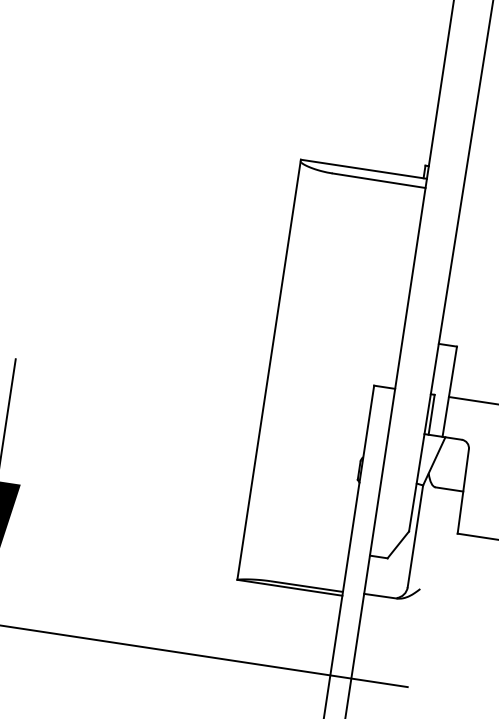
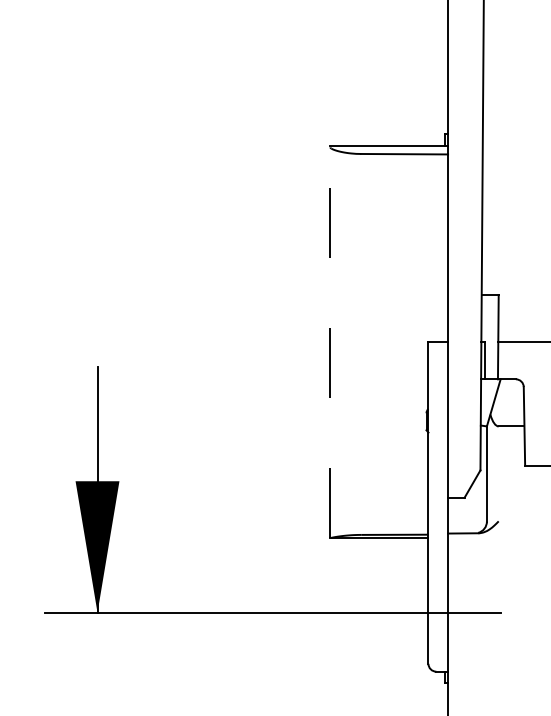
line: (269, 369) -> (330, 341), solid -> dashed

